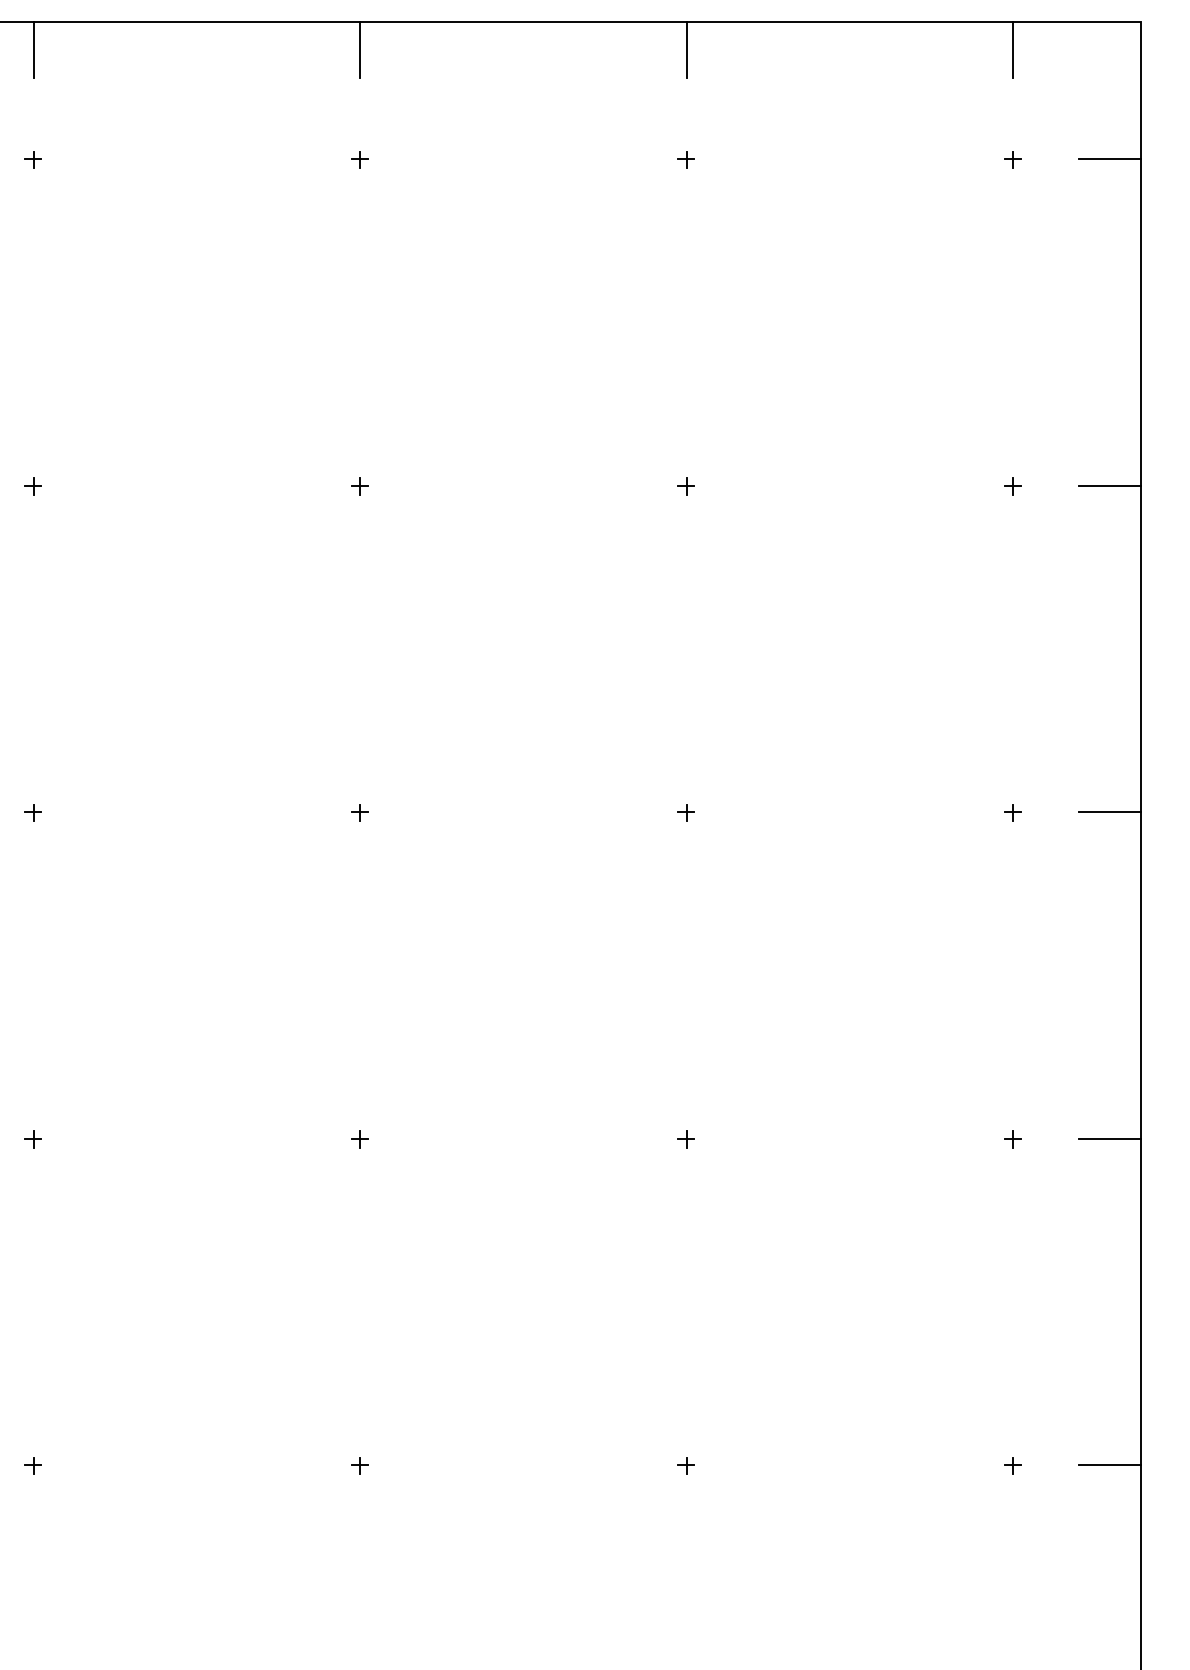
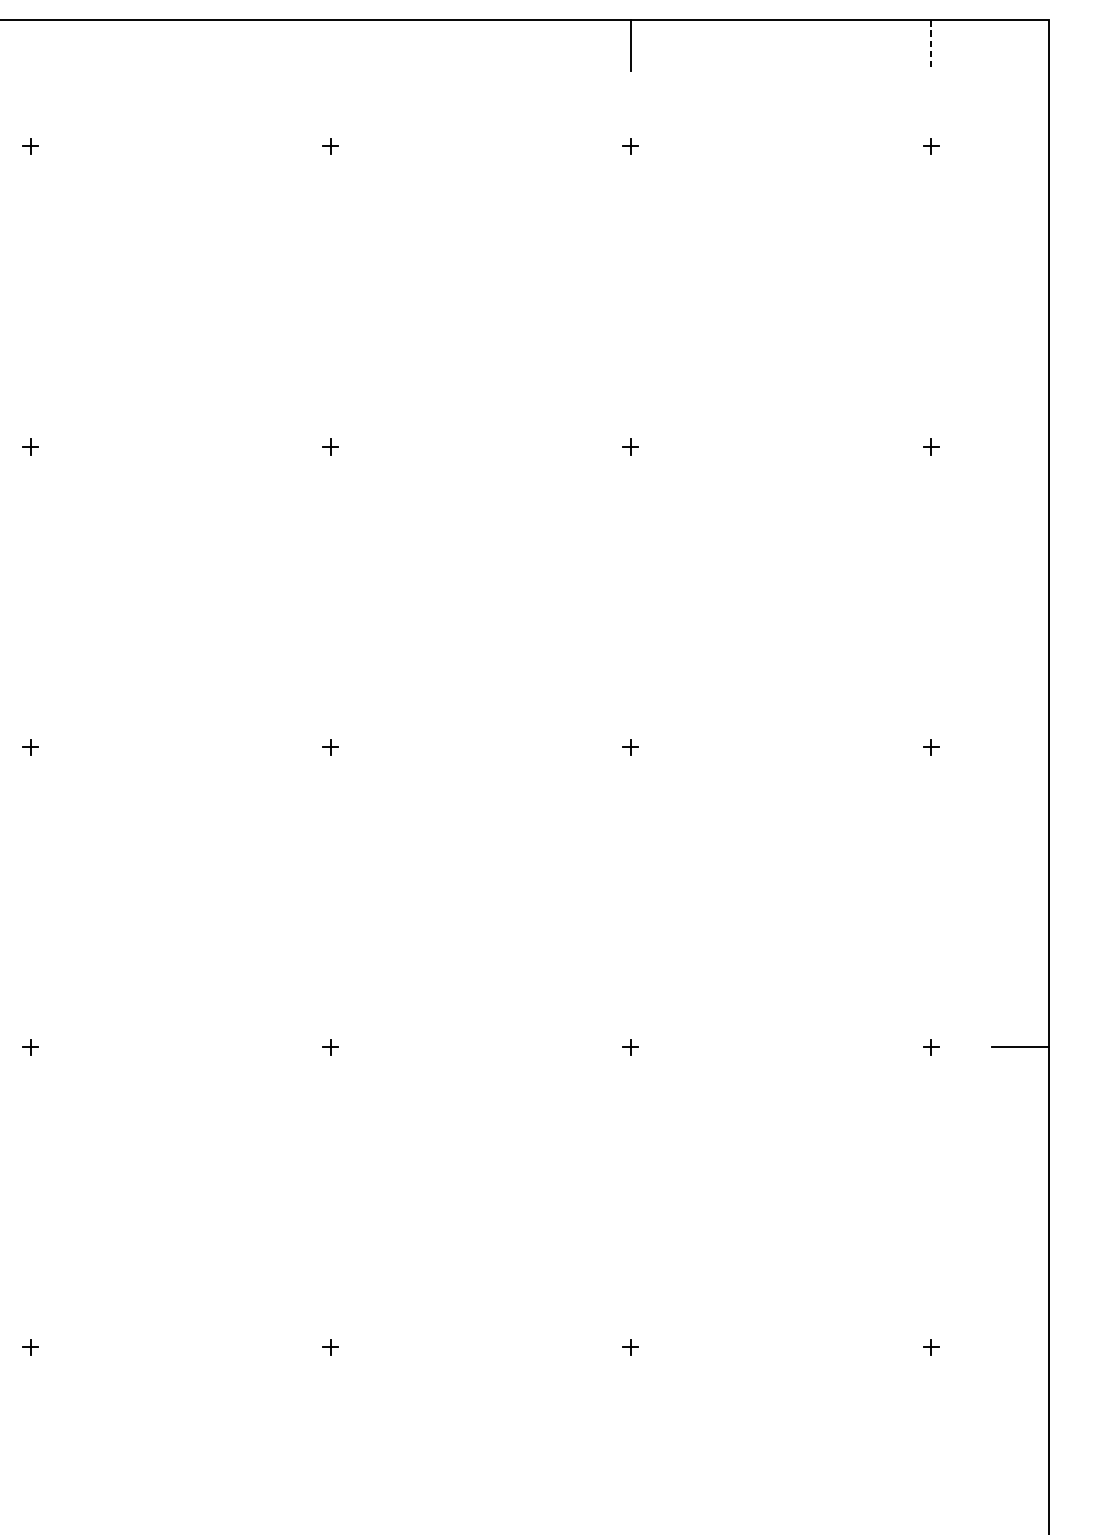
line: (33, 49) -> (30, 45), removed
line: (360, 49) -> (331, 45), removed
line: (1013, 50) -> (931, 46), solid -> dashed
line: (1109, 159) -> (1019, 146), removed
line: (1109, 485) -> (1019, 446), removed
line: (1109, 812) -> (1019, 746), removed
line: (1109, 1465) -> (1019, 1347), removed

